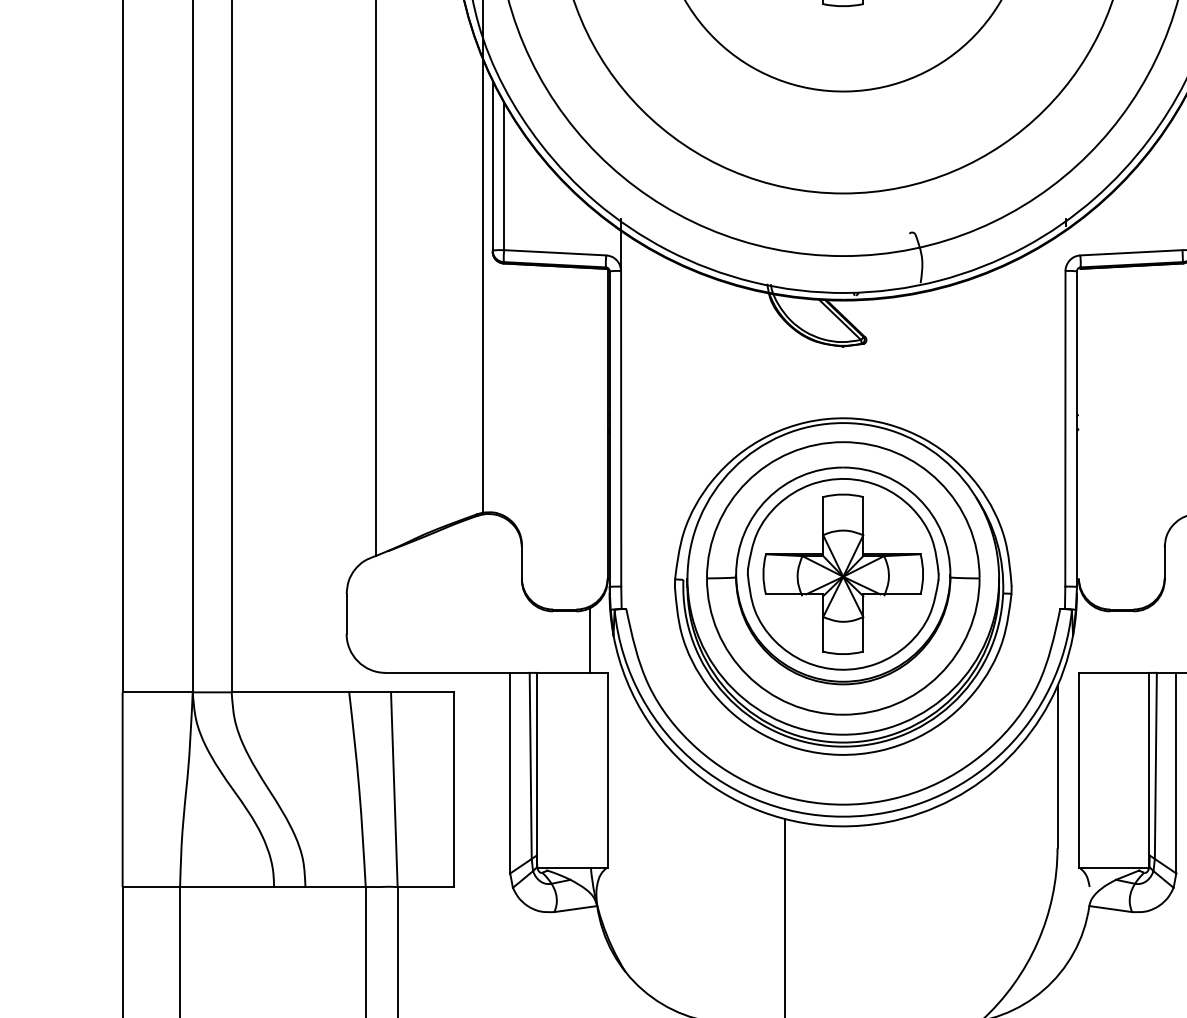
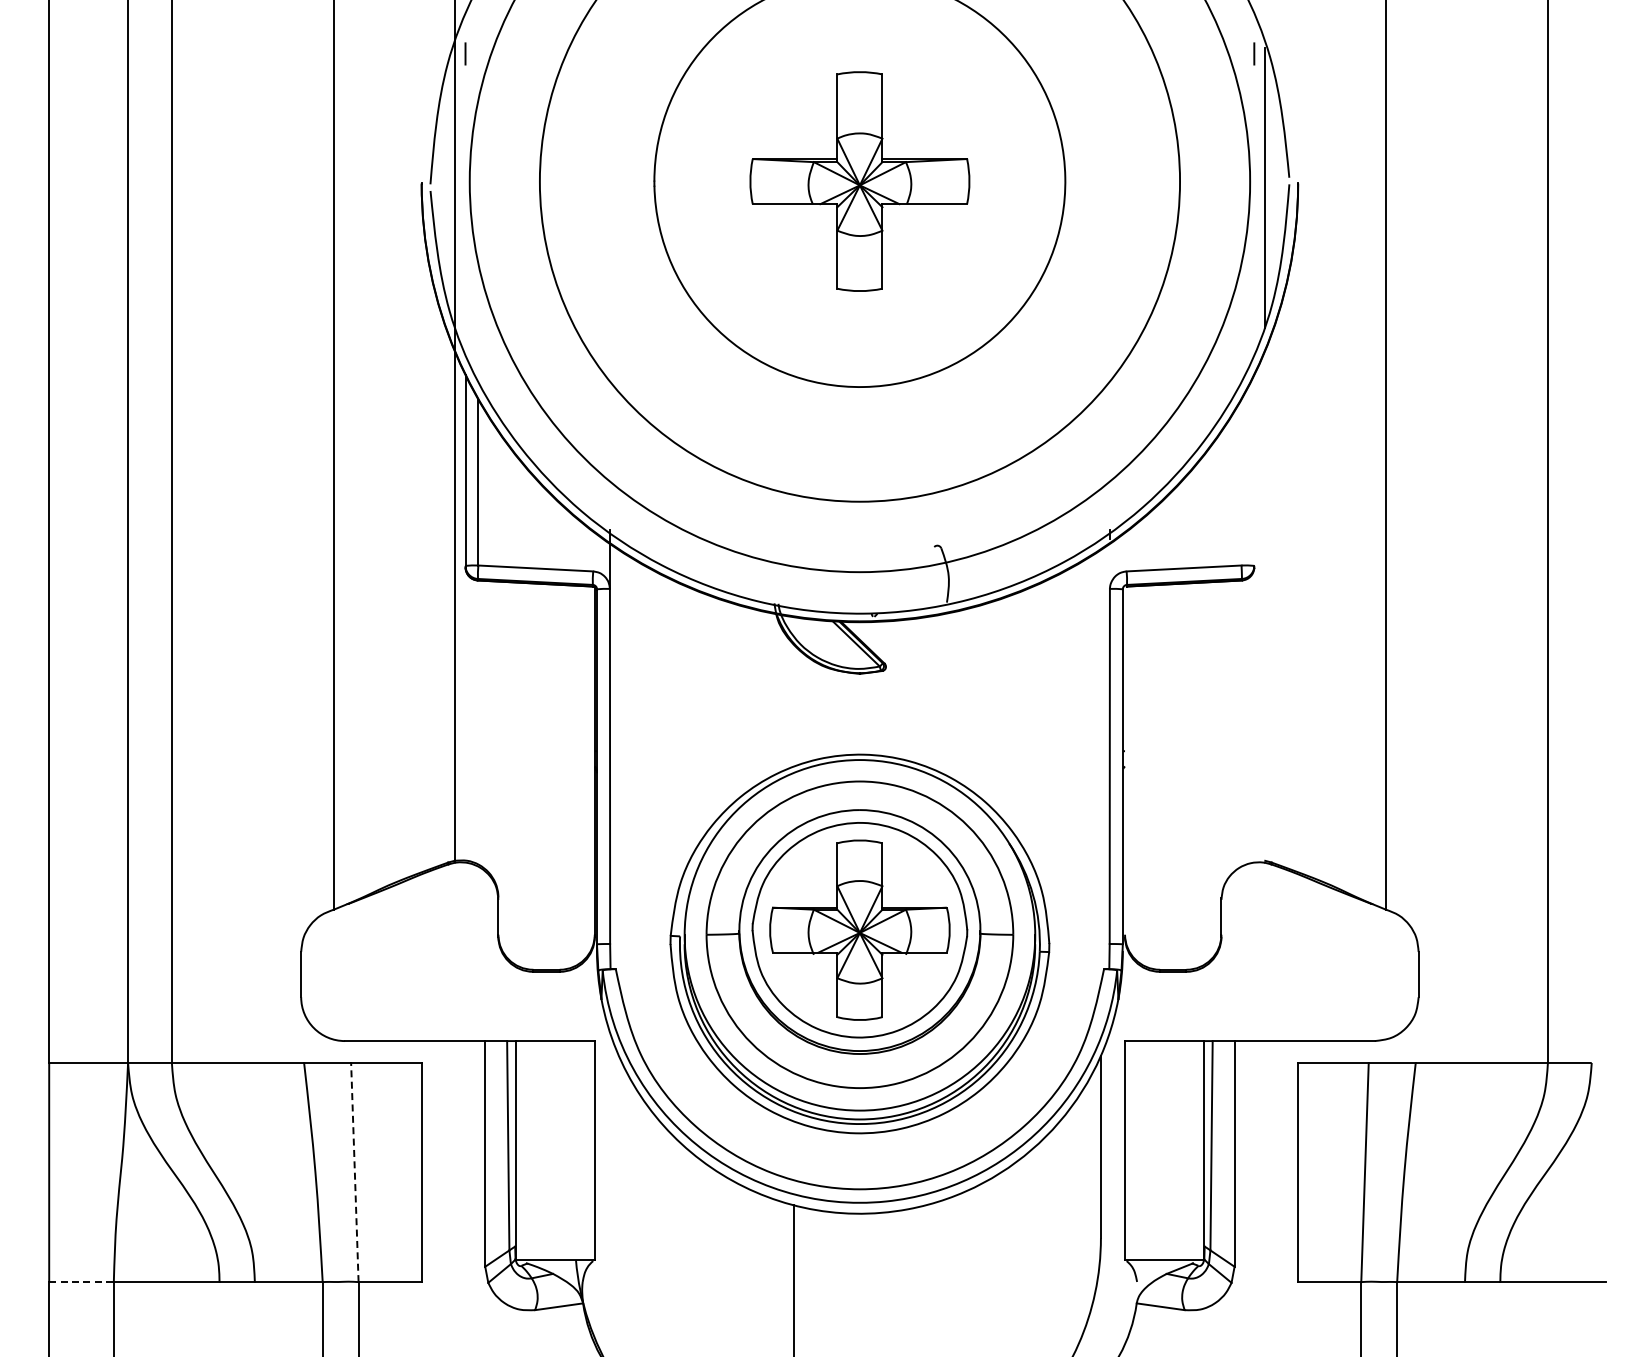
line: (590, 640) -> (575, 1004), removed
line: (394, 789) -> (354, 1172), solid -> dashed
line: (152, 887) -> (82, 1282), solid -> dashed

